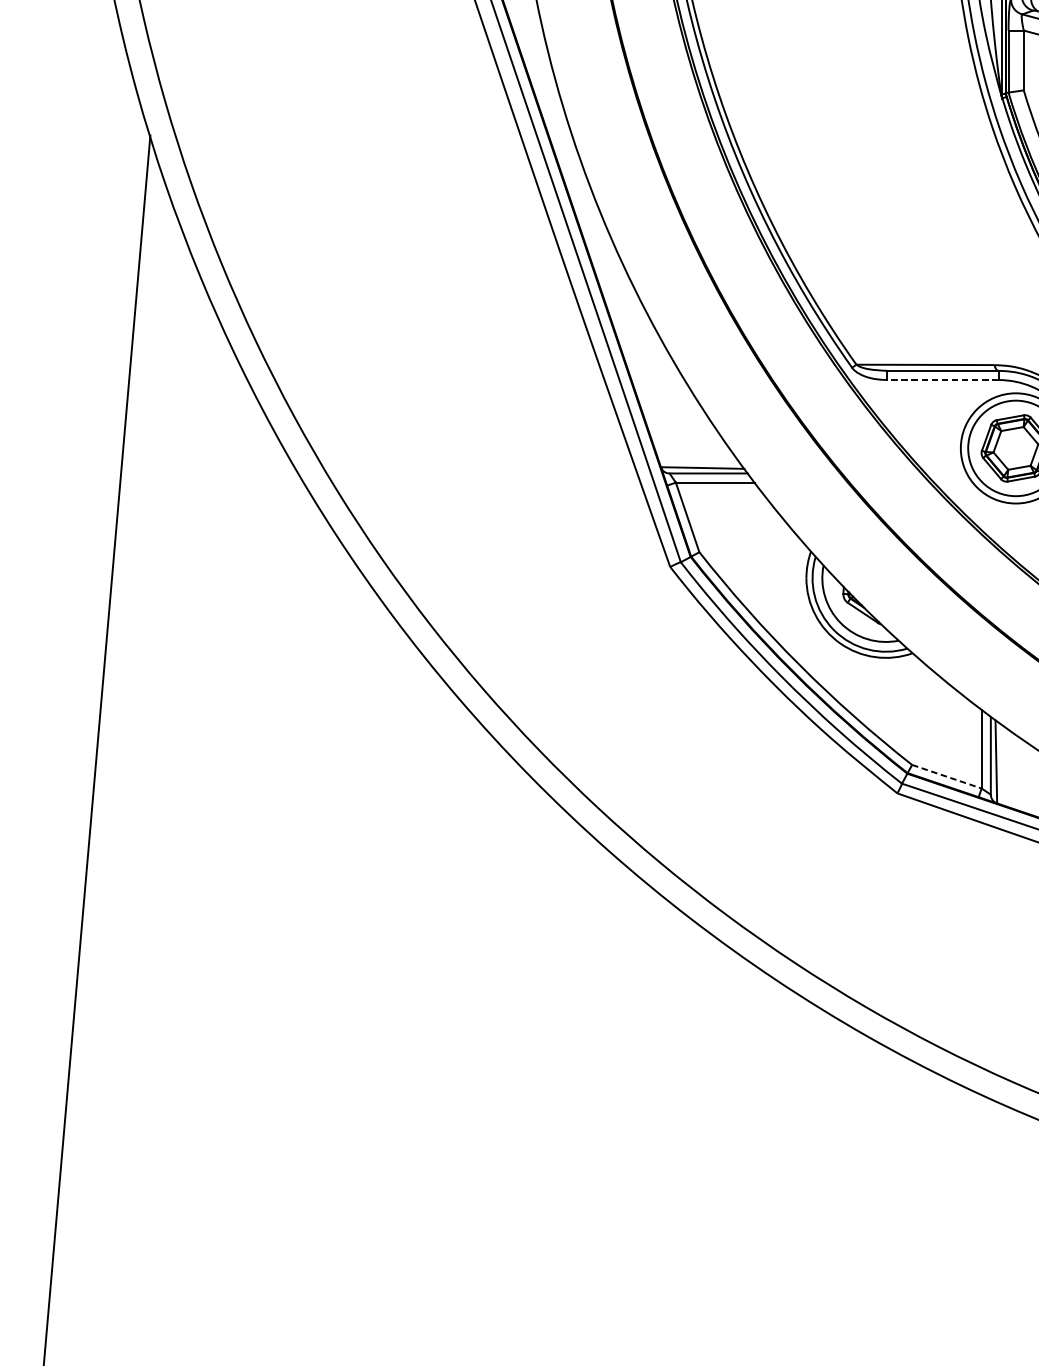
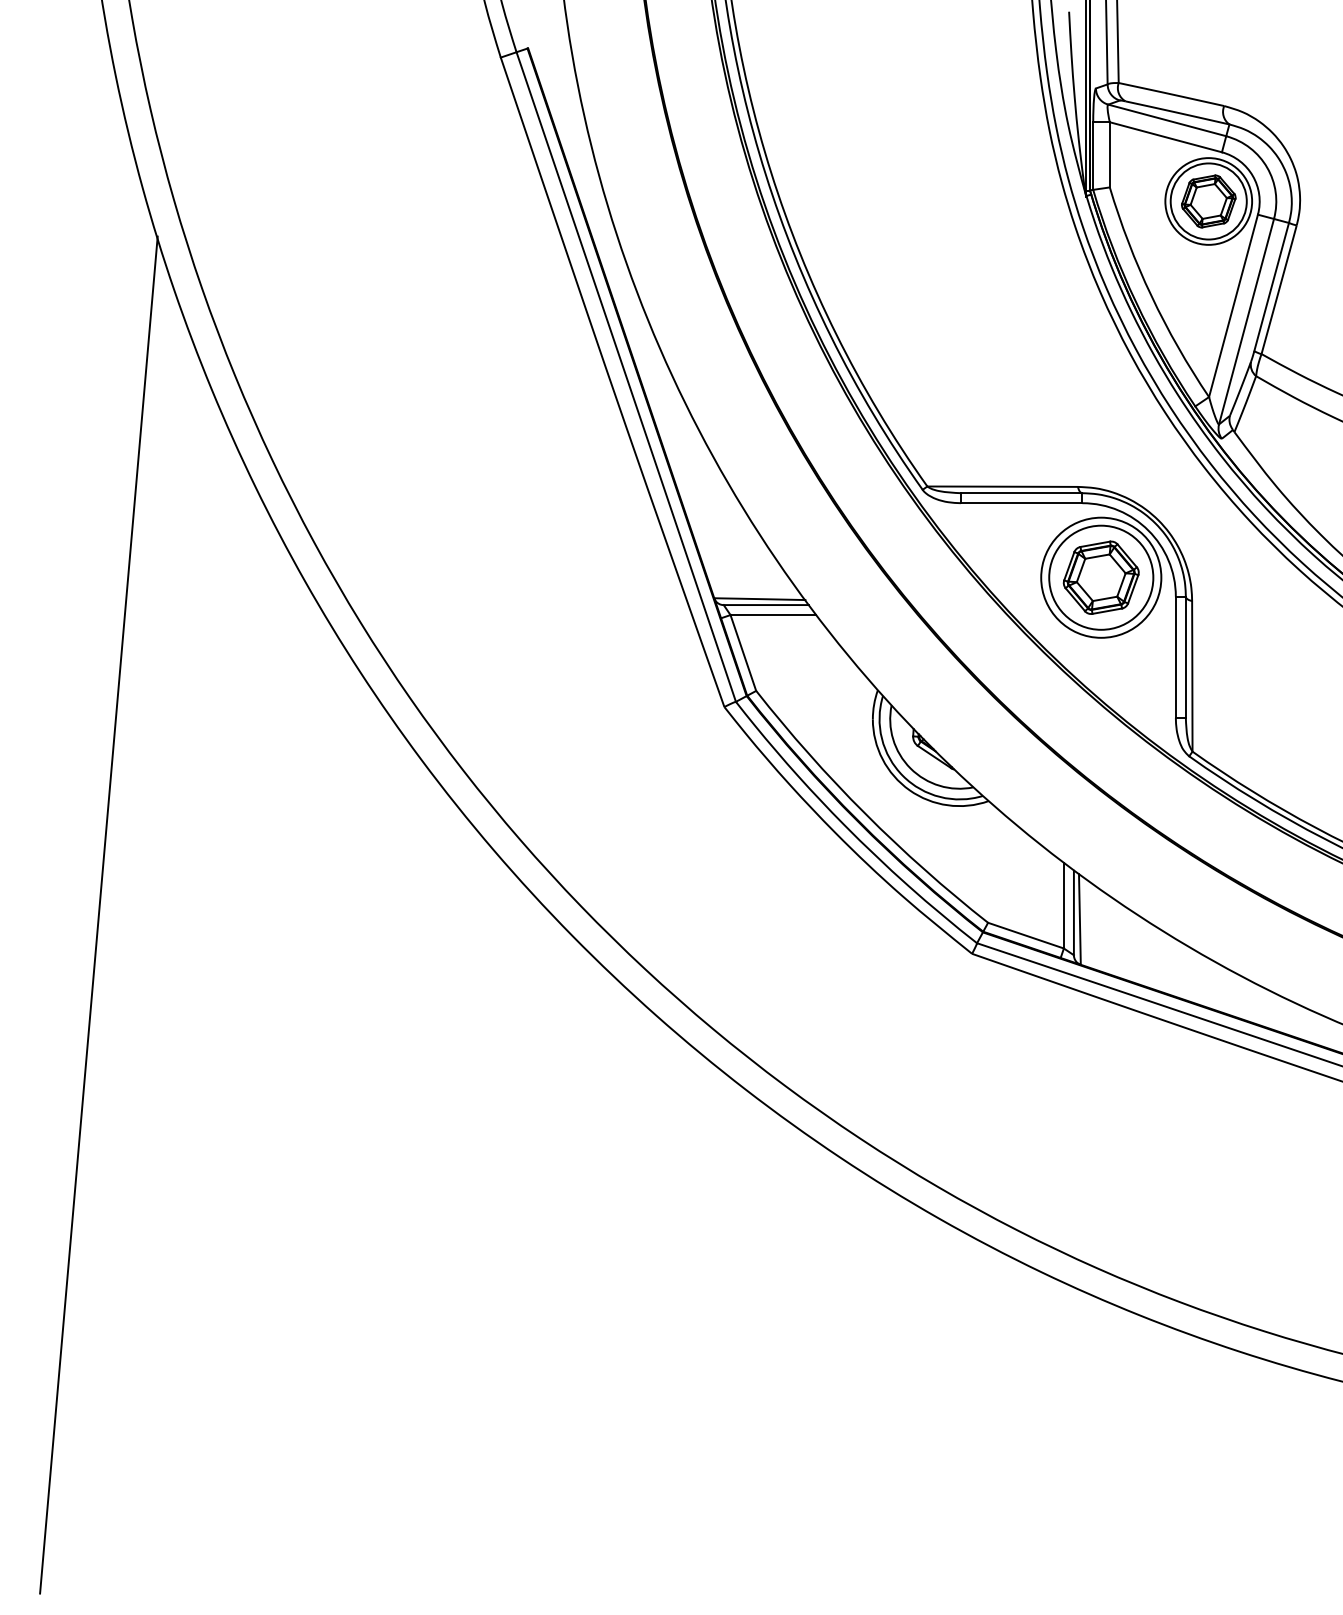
line: (942, 380) -> (1021, 503), dashed -> solid
line: (947, 776) -> (1026, 935), dashed -> solid

